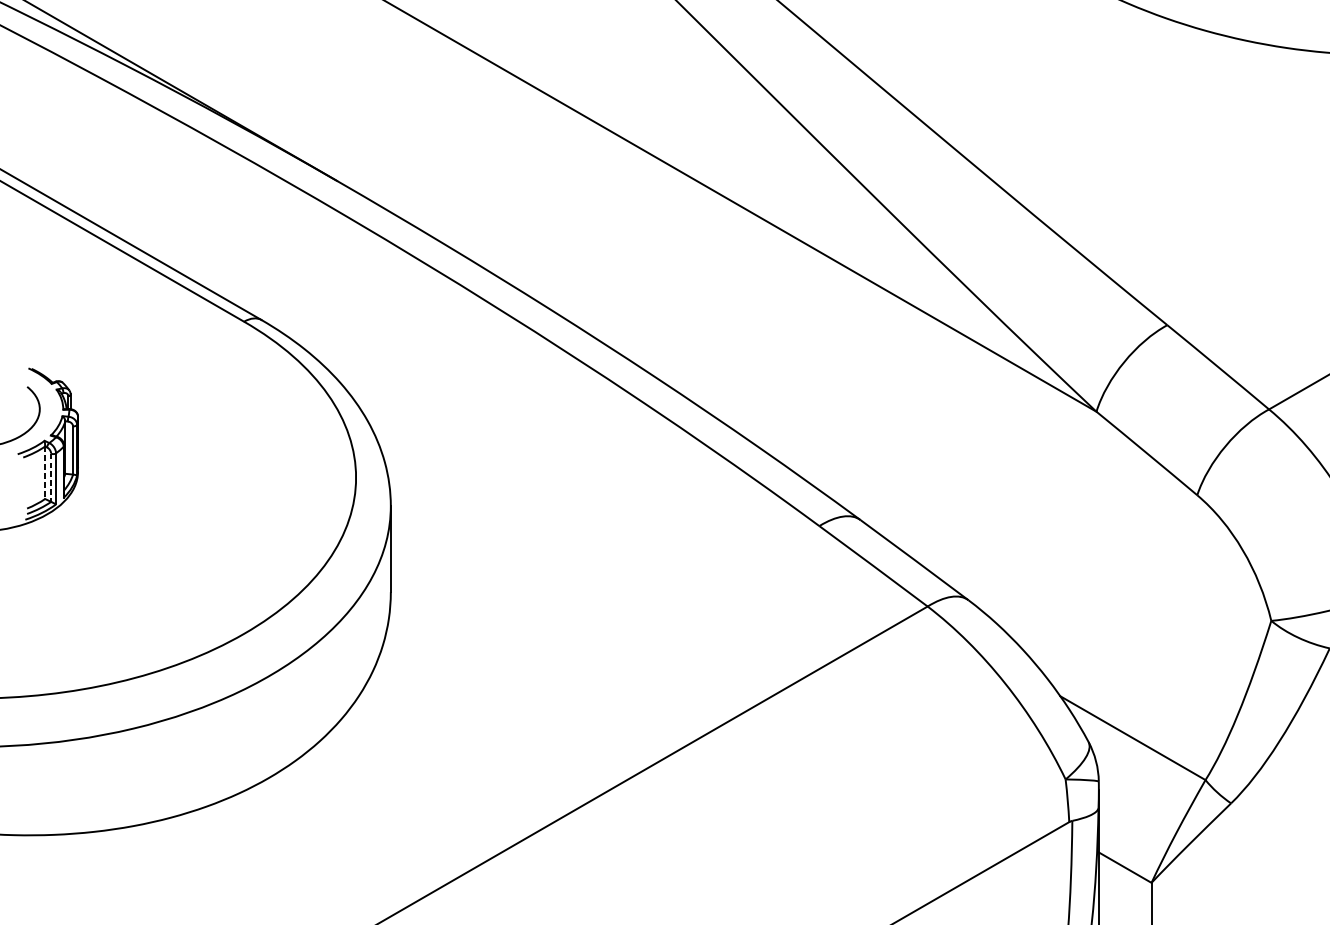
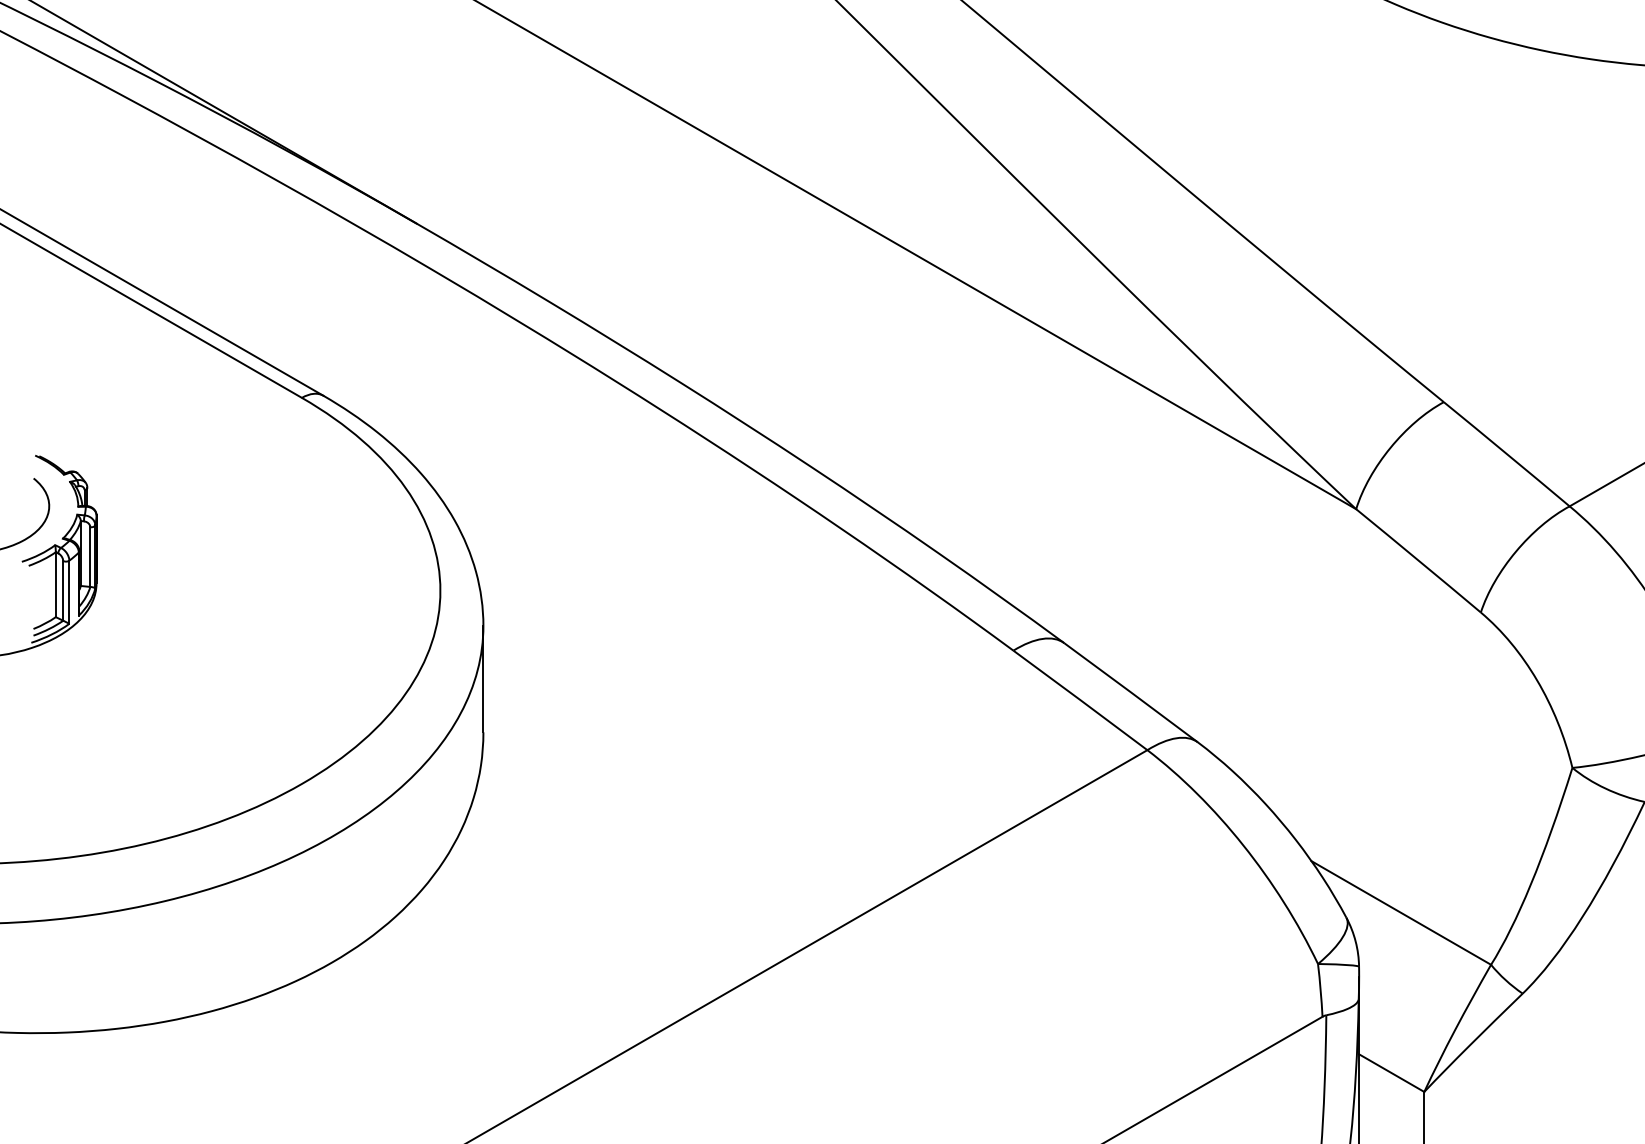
line: (44, 473) -> (55, 585), dashed -> solid
line: (51, 477) -> (63, 590), dashed -> solid

